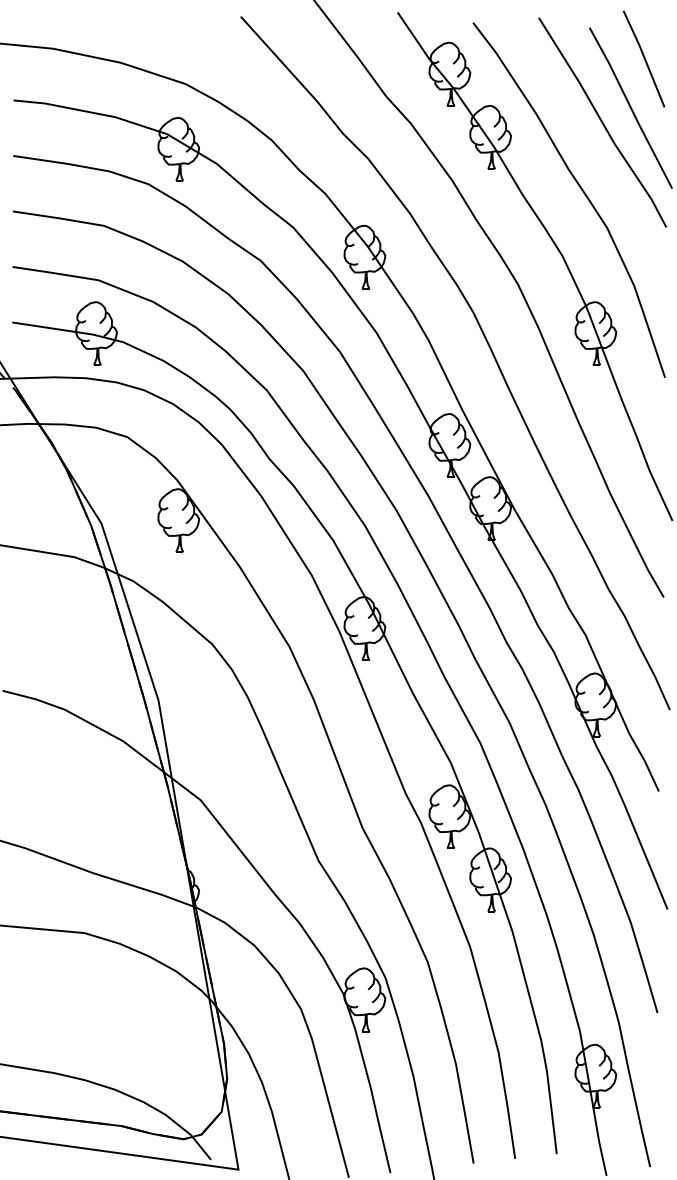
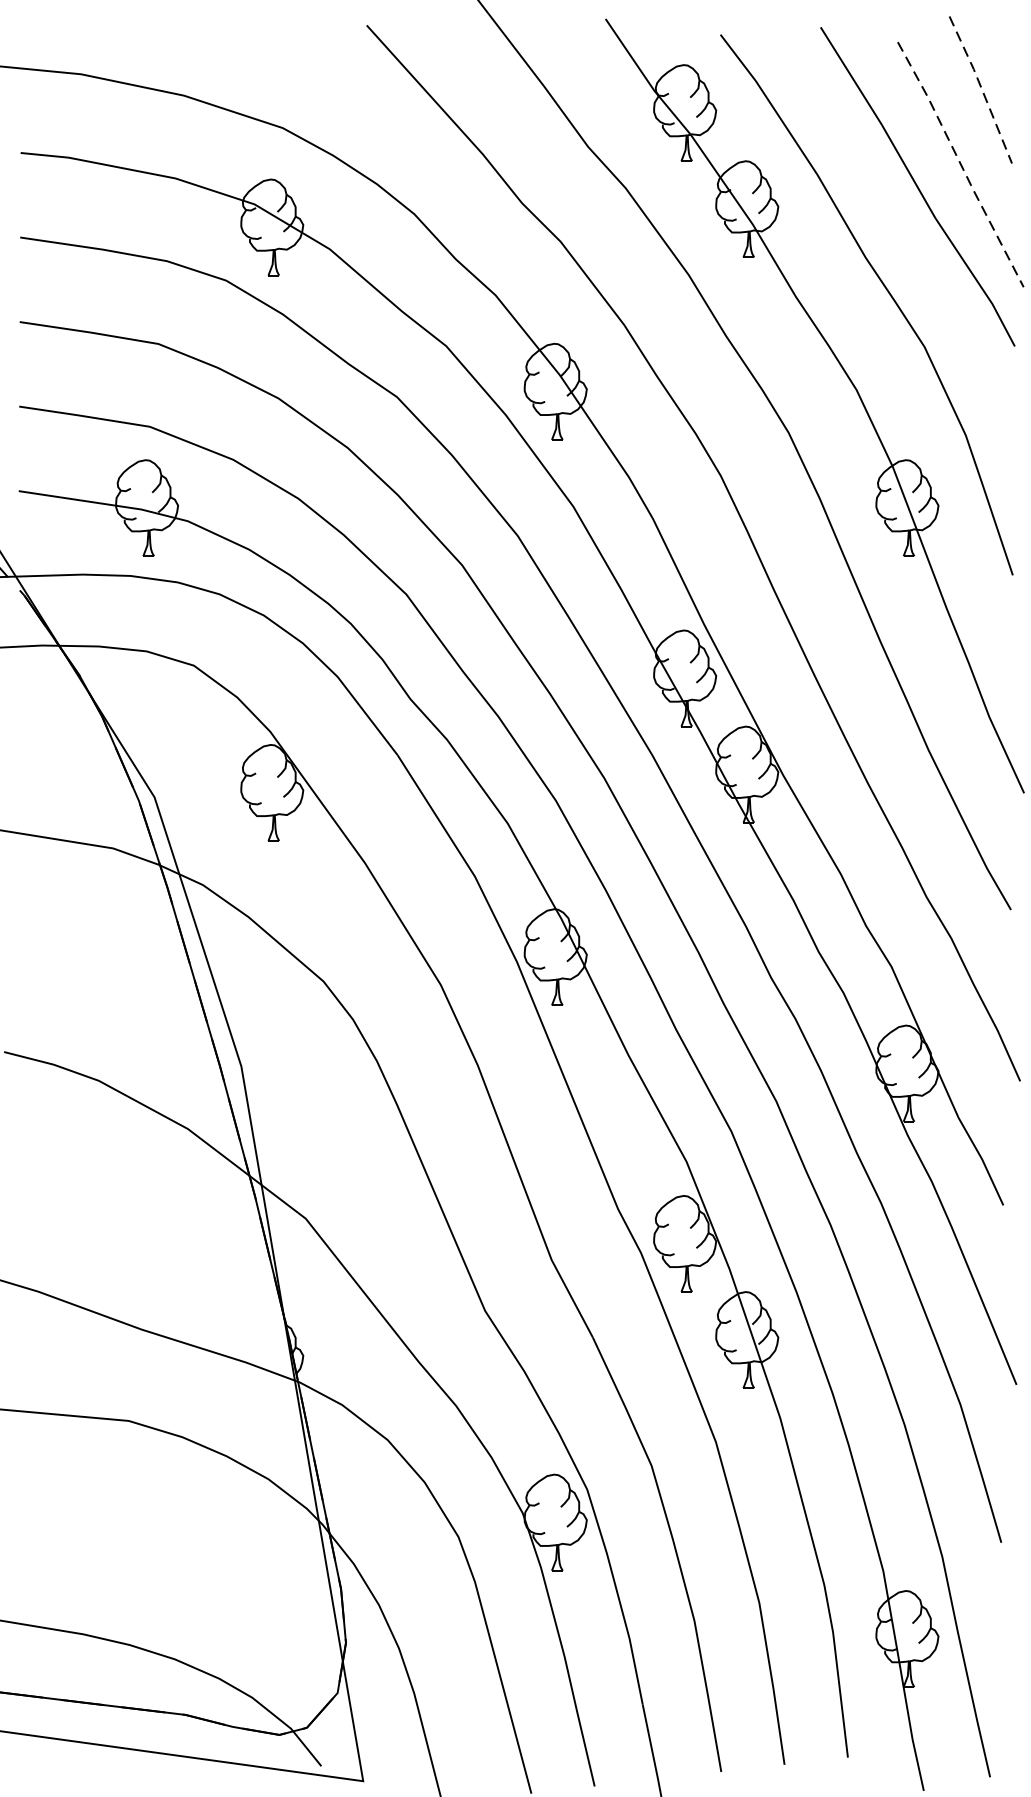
line: (644, 58) -> (981, 89), solid -> dashed
line: (631, 108) -> (961, 165), solid -> dashed

